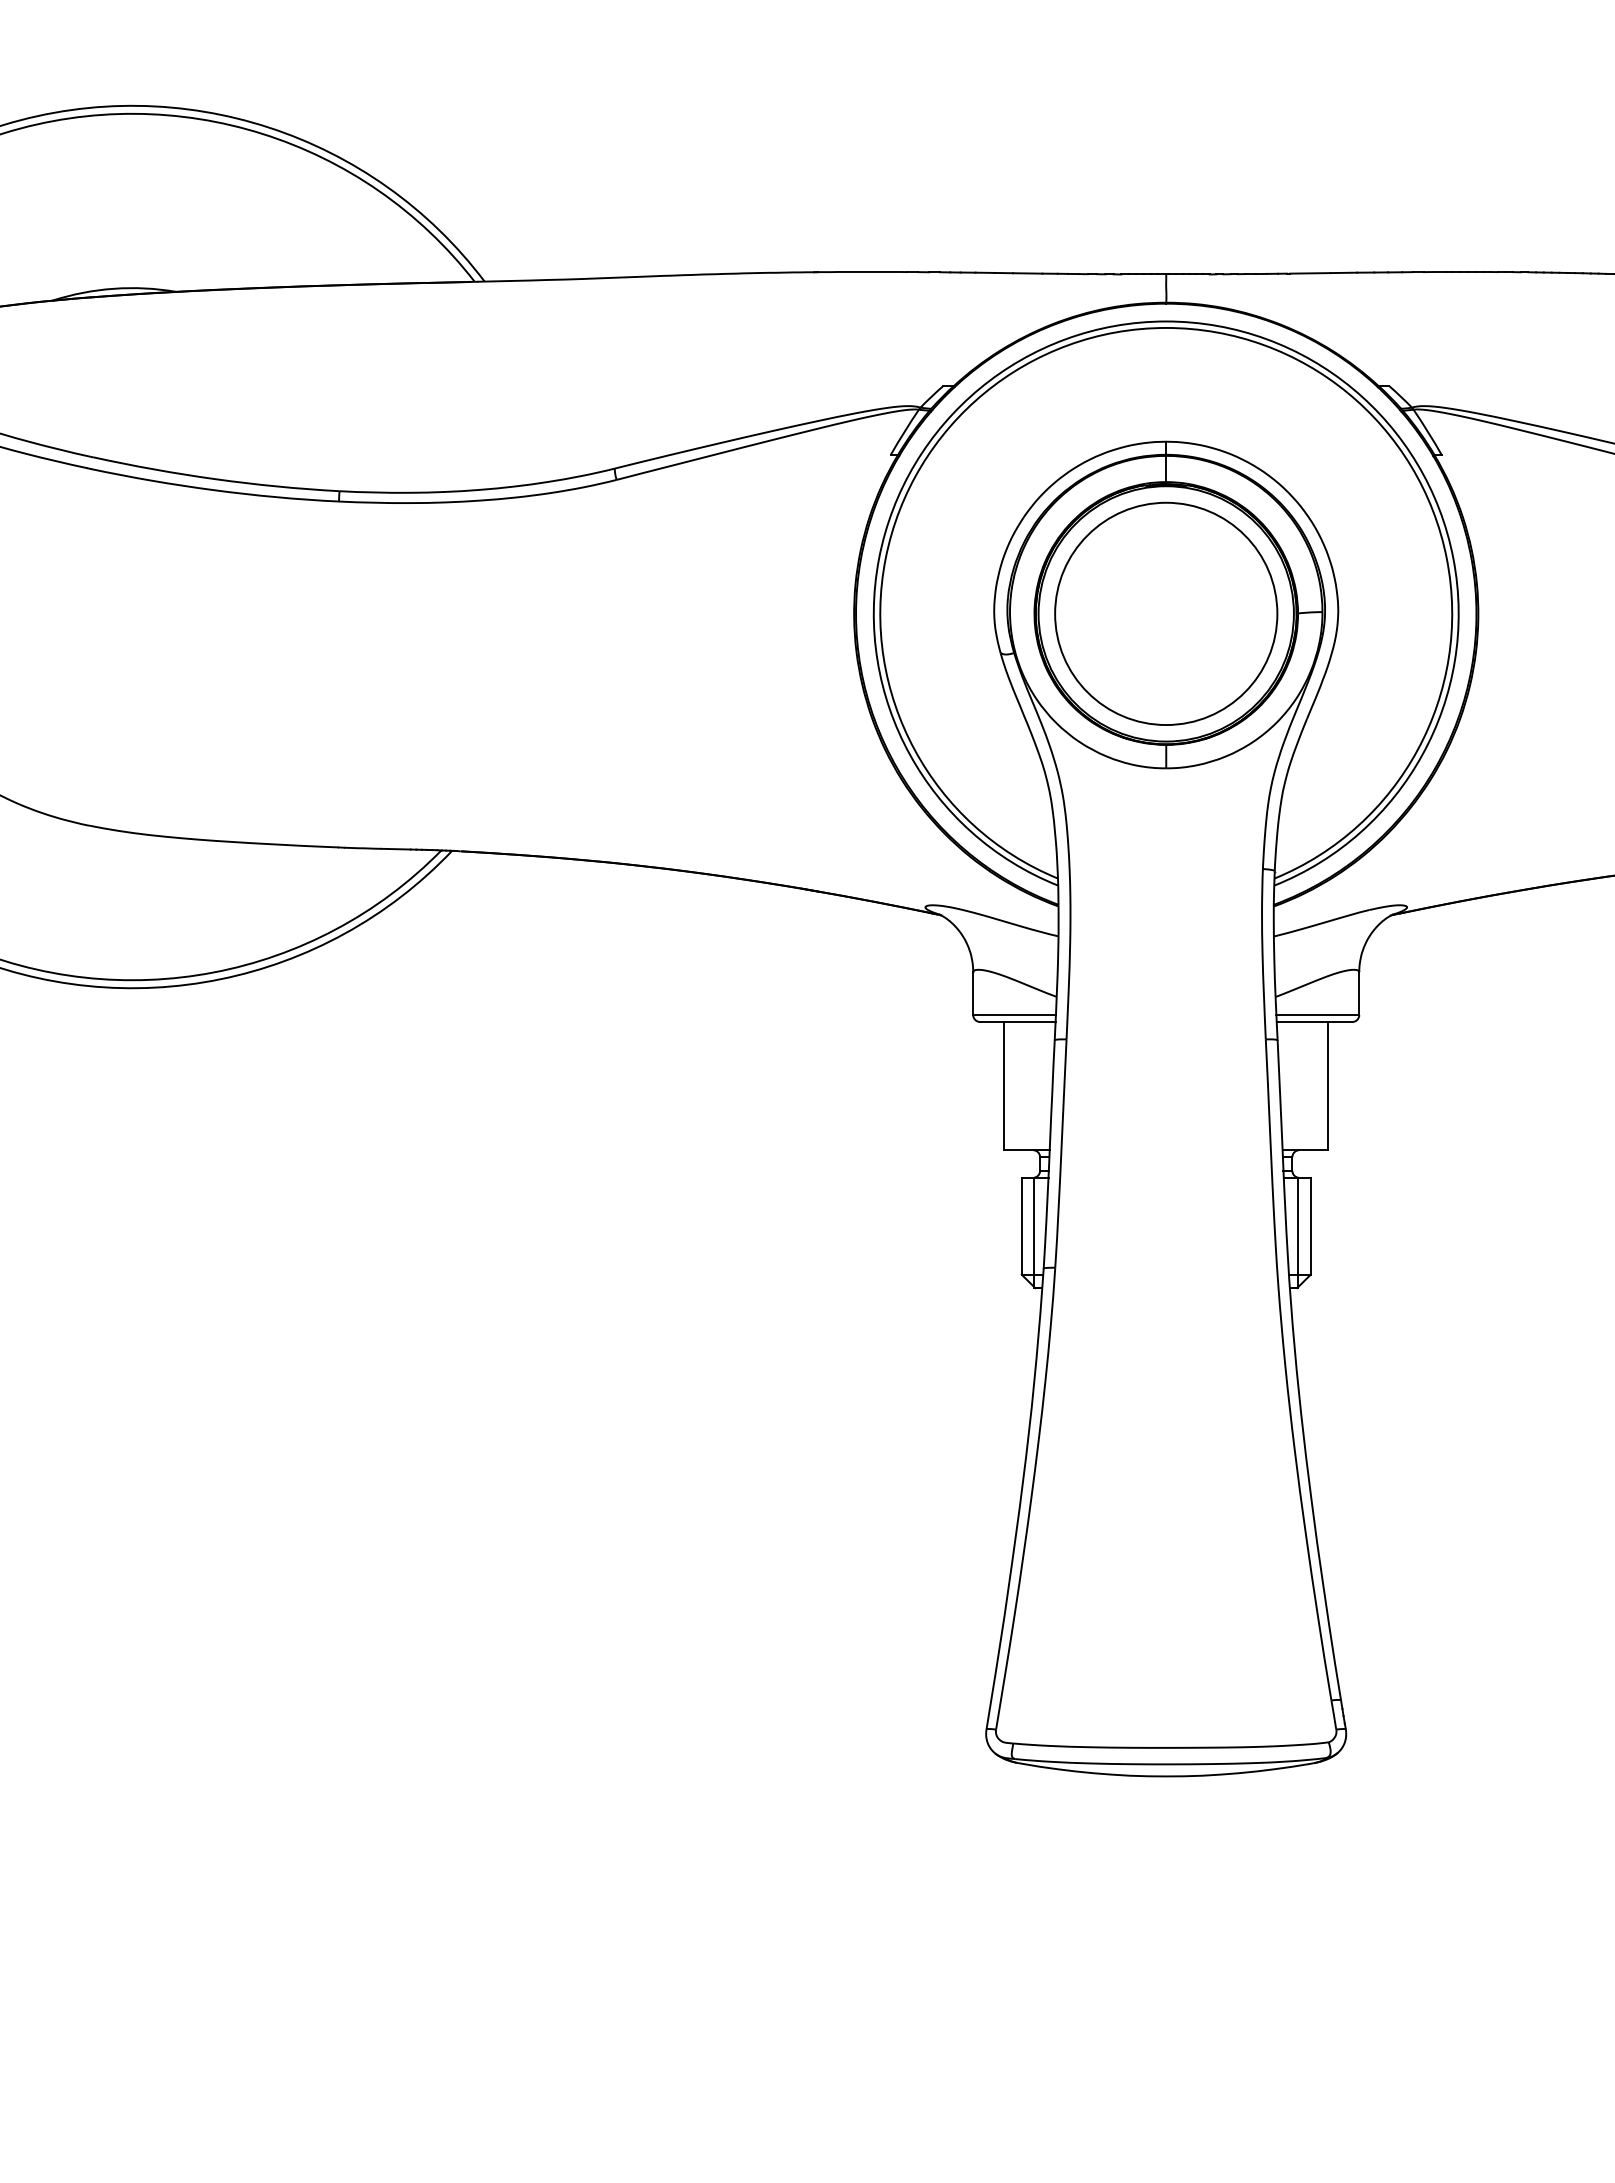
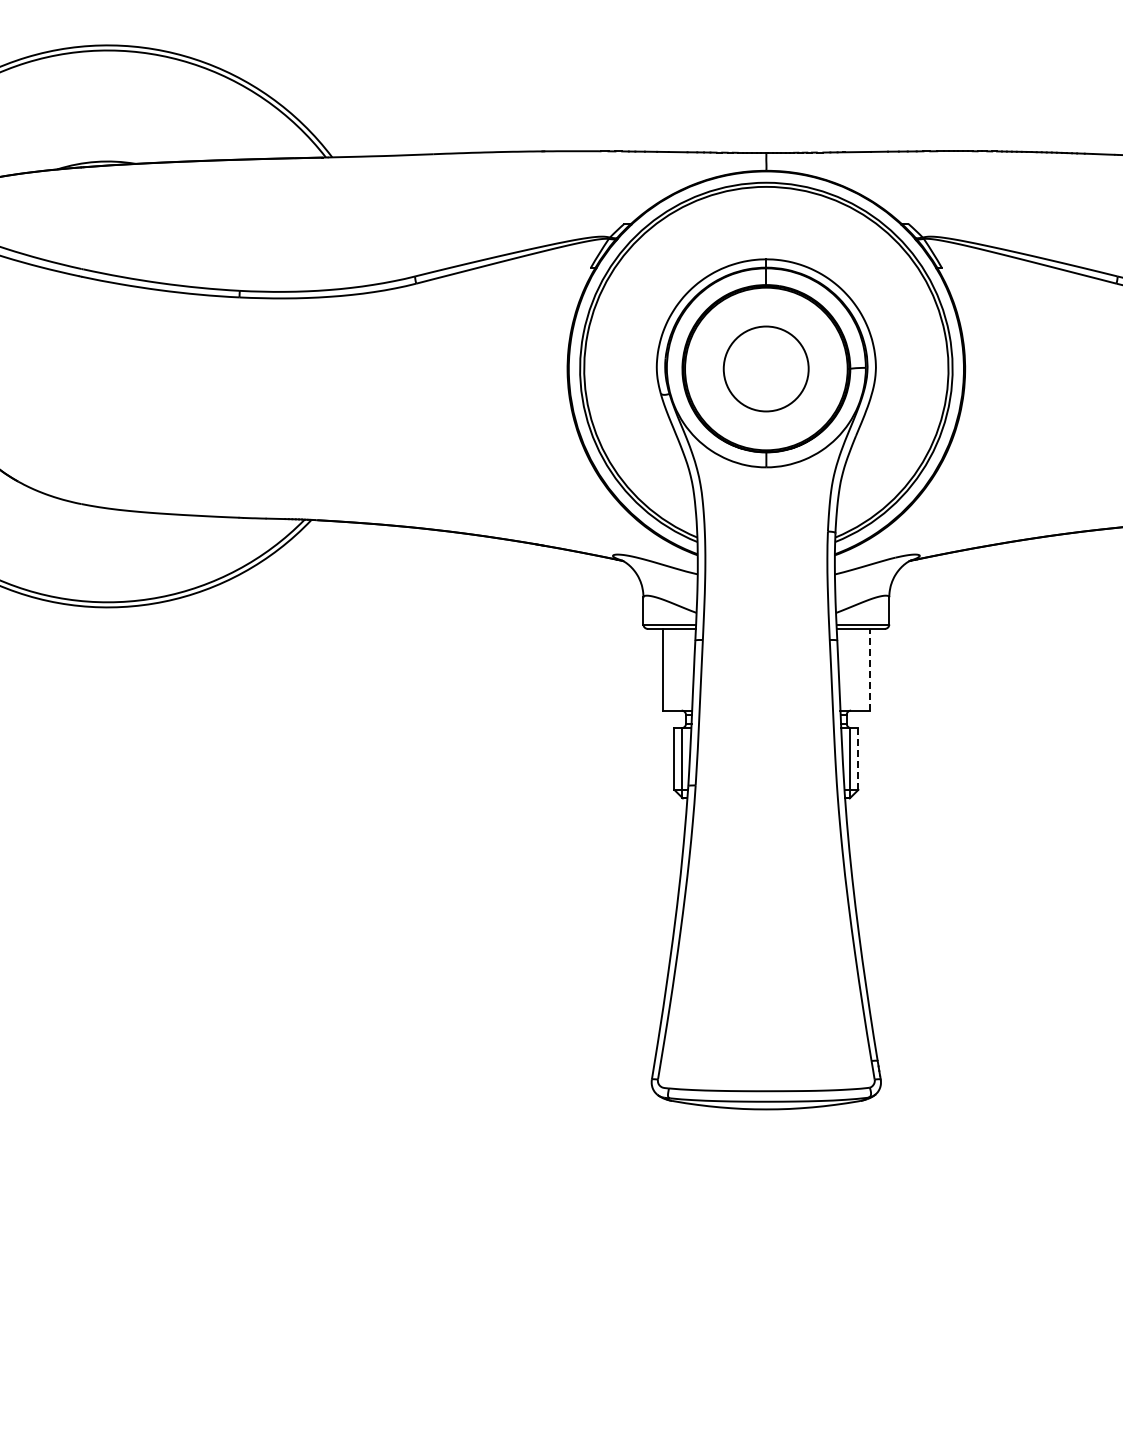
circle: (1164, 613) -> (765, 368), size x0.6
line: (1328, 1085) -> (869, 669), solid -> dashed
line: (1310, 1227) -> (858, 759), solid -> dashed

